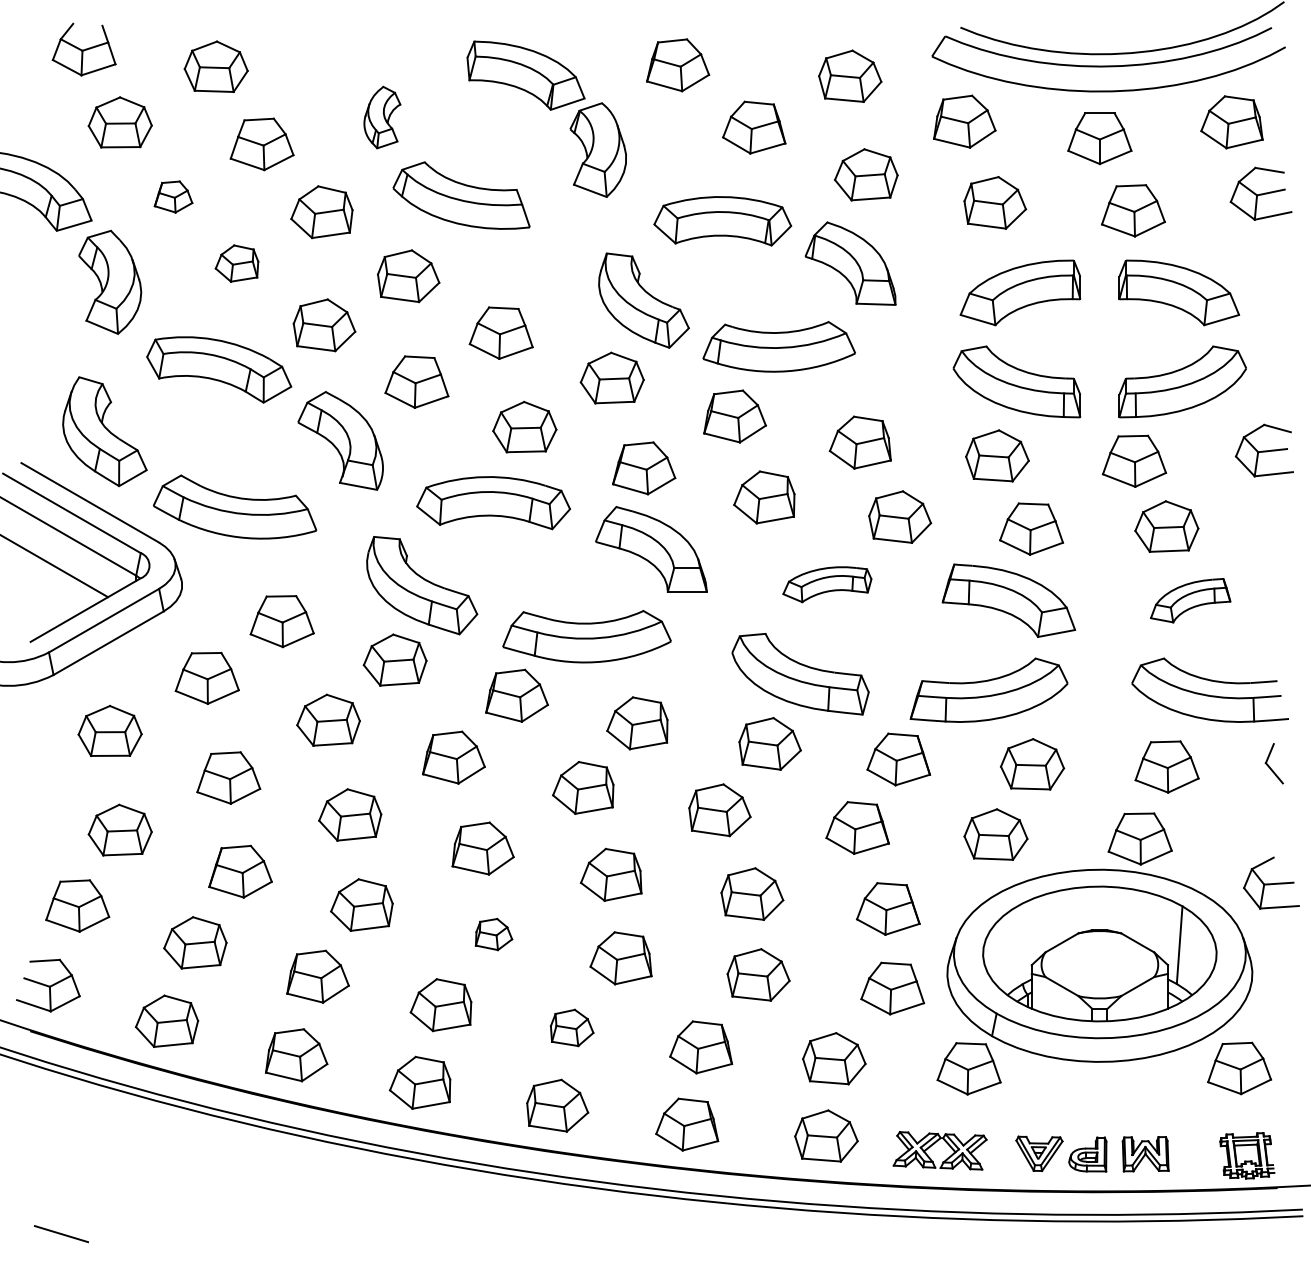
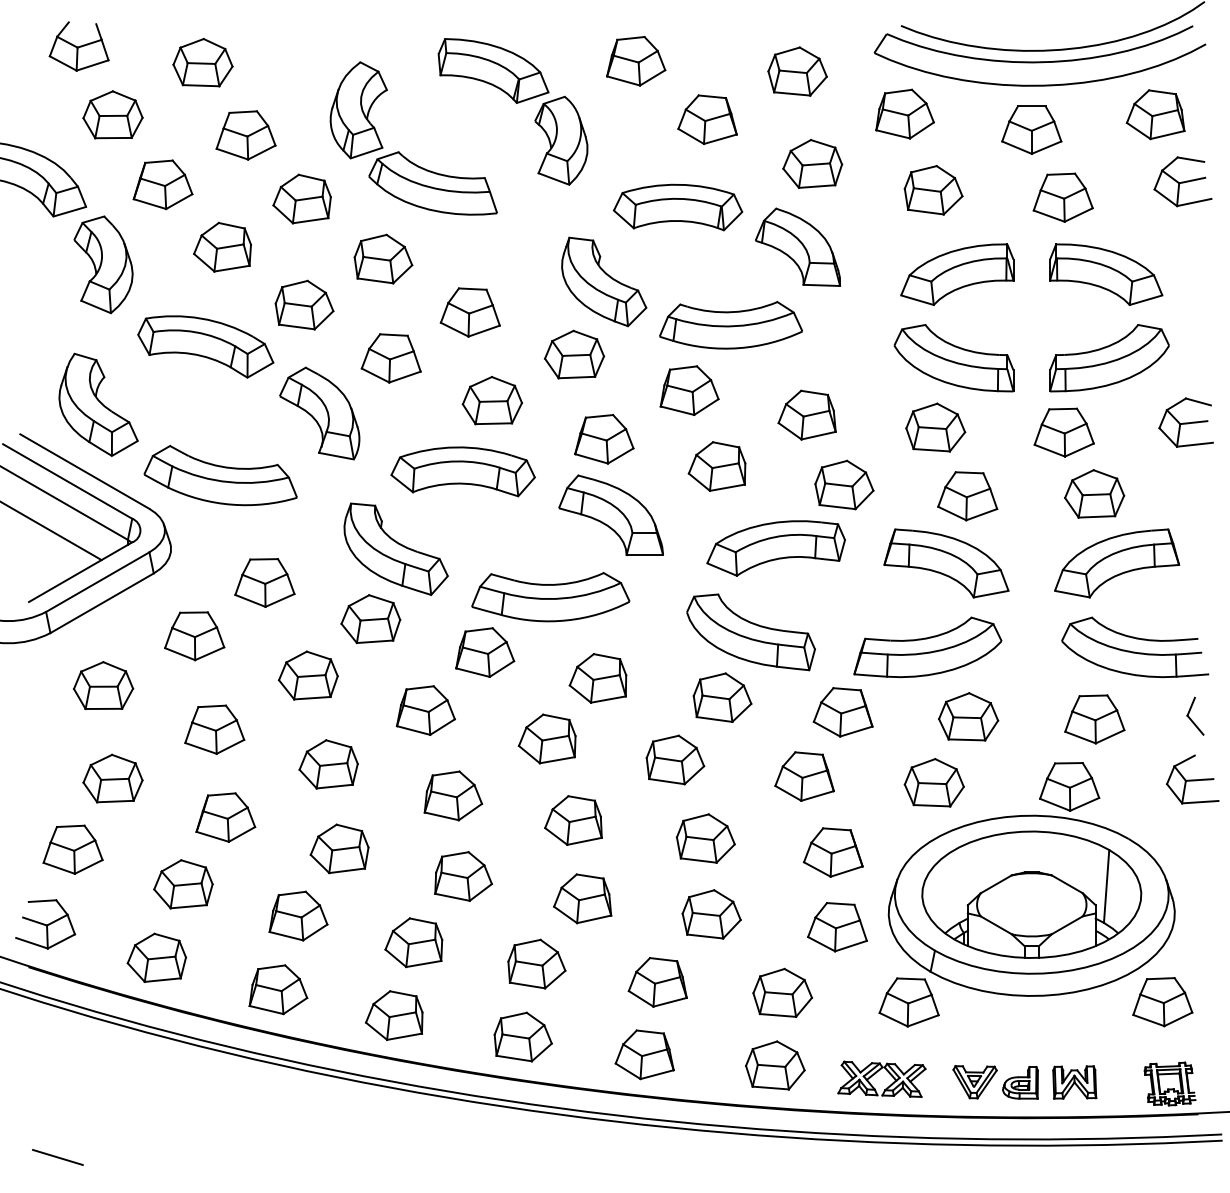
part: (382, 117) -> (358, 110), size x1.67
part: (173, 196) -> (162, 184), size x1.67
part: (236, 263) -> (222, 247), size x1.43
part: (827, 584) -> (776, 548), size x1.67
part: (1190, 600) -> (1116, 563), size x1.67
part: (1271, 882) -> (1192, 778), moved
part: (493, 934) -> (463, 876), size x1.67
part: (571, 1027) -> (536, 963), size x1.43

